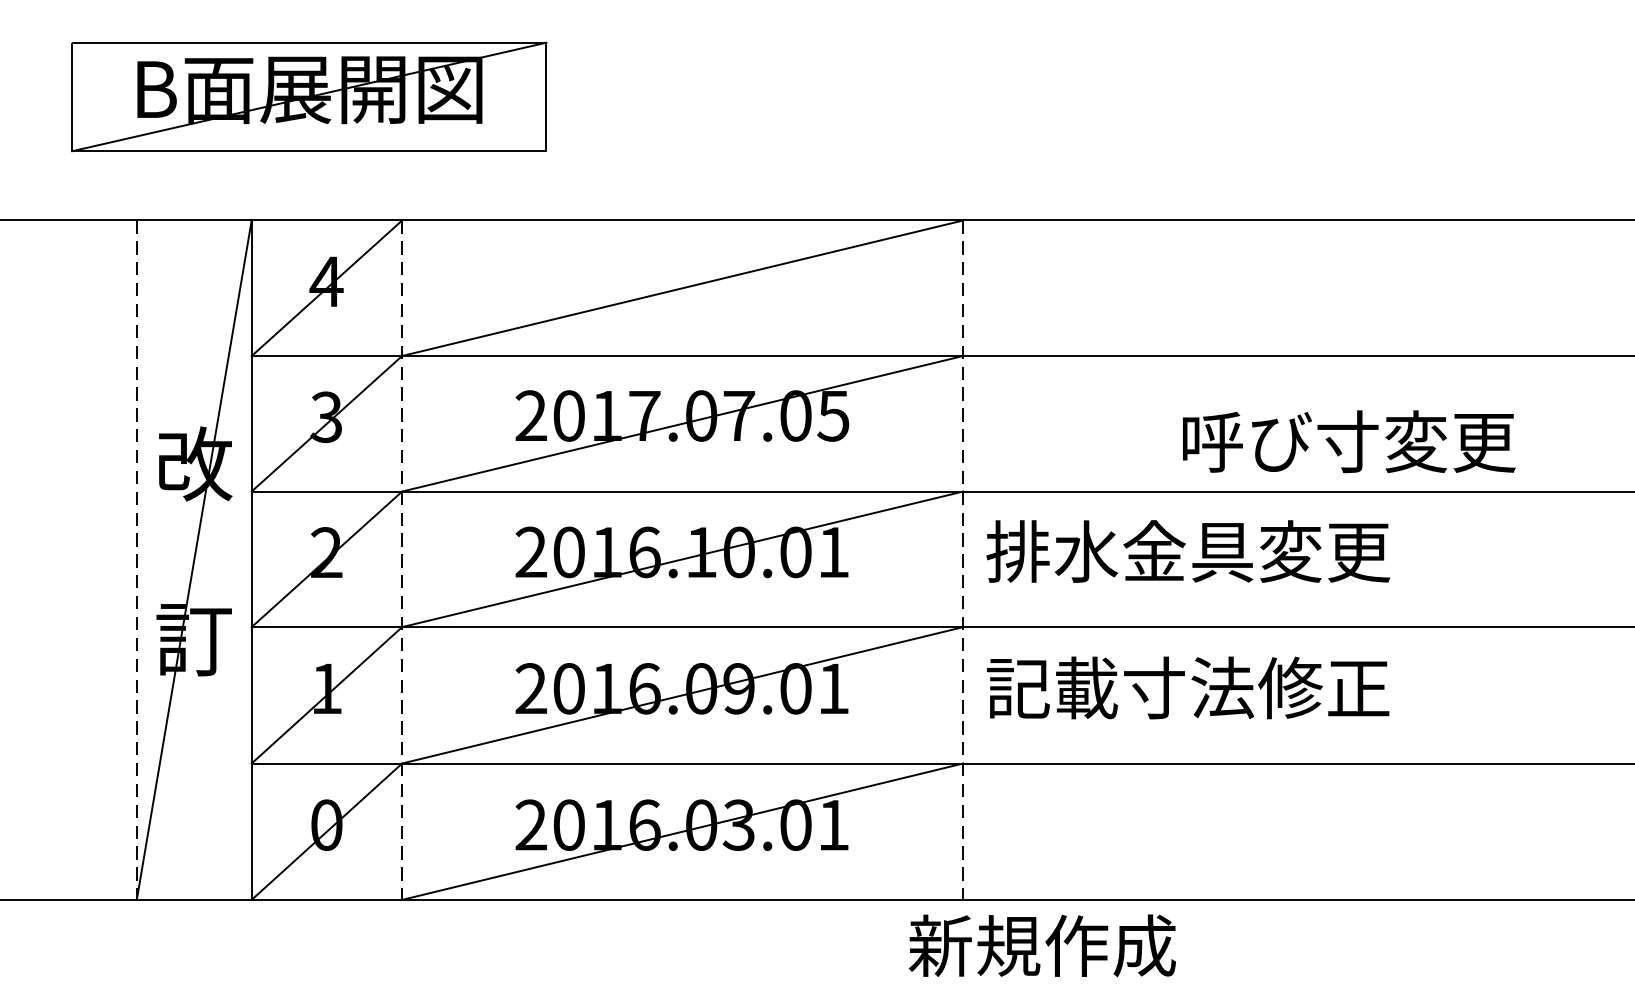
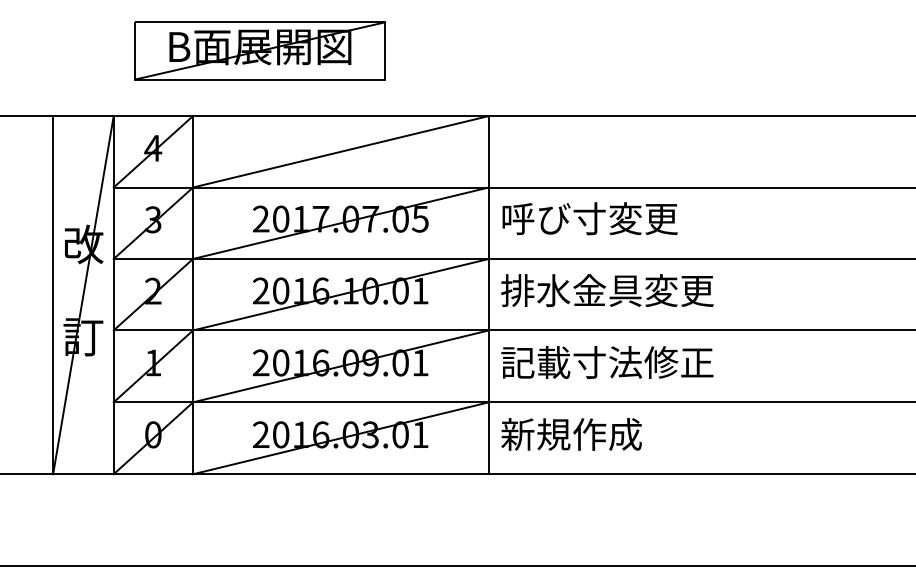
part: (308, 96) -> (259, 50), moved
text: (1347, 441) -> (589, 218), moved
line: (137, 560) -> (53, 295), dashed -> solid
line: (403, 560) -> (193, 295), dashed -> solid
line: (962, 560) -> (488, 295), dashed -> solid
text: (1042, 945) -> (571, 434), moved

